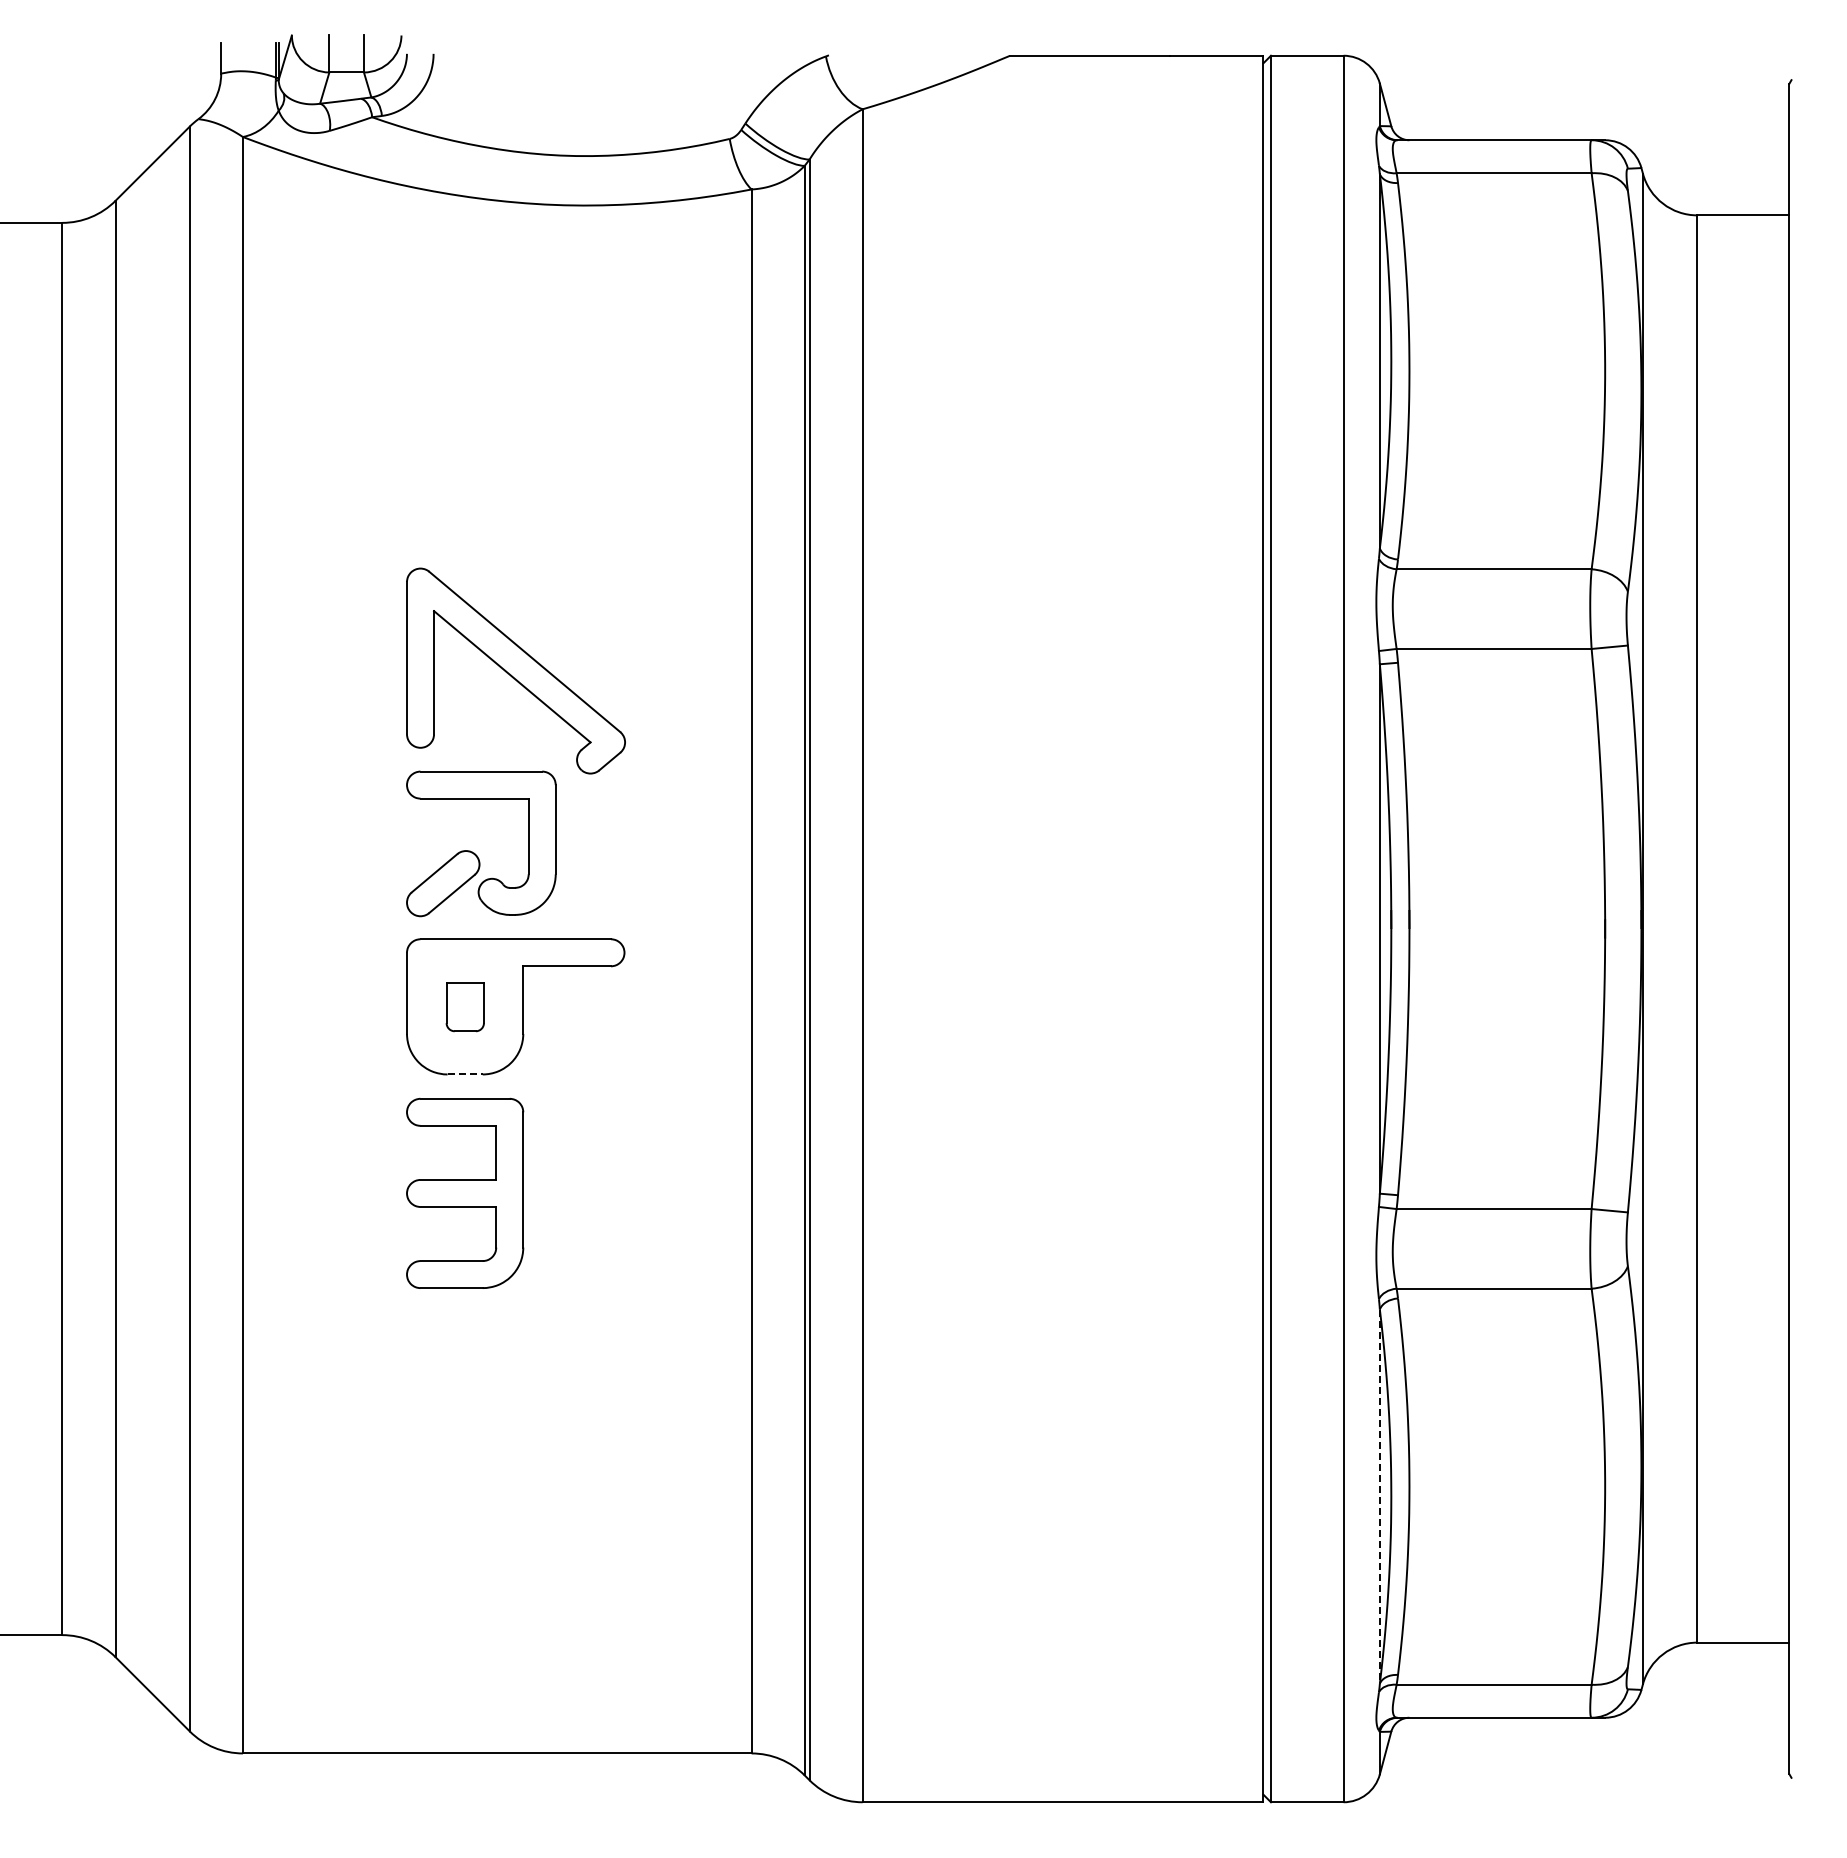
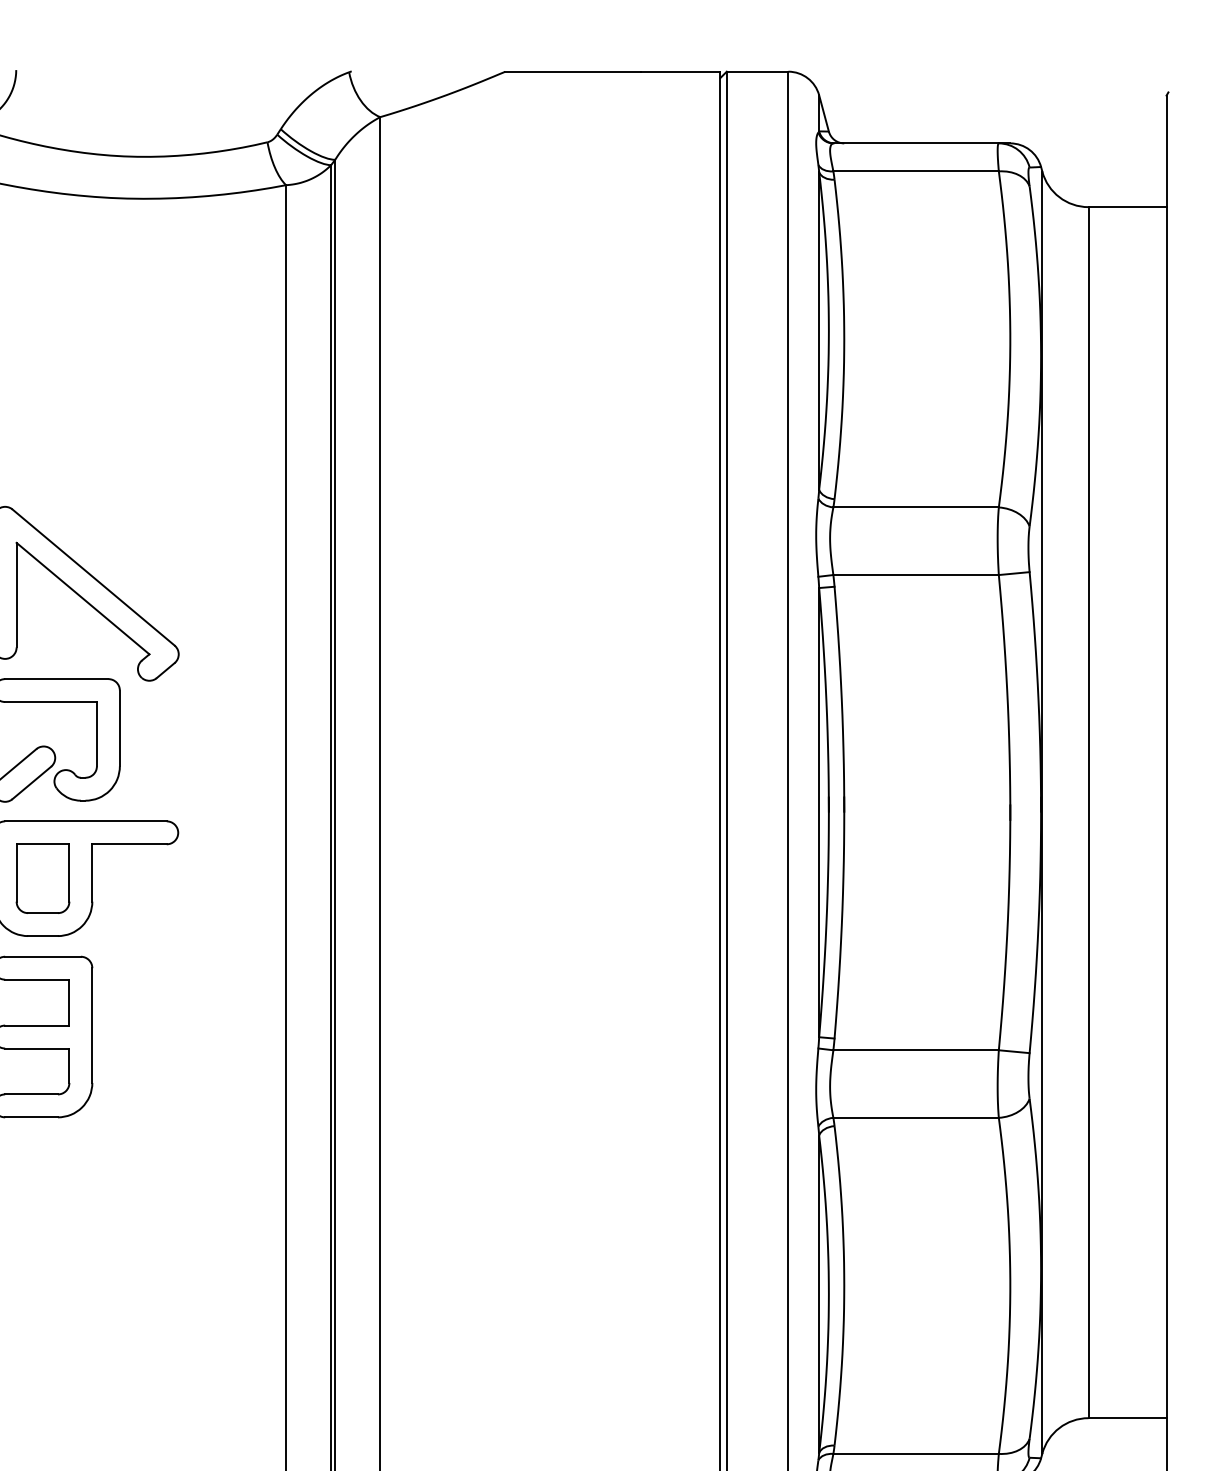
part: (465, 1006) -> (43, 878), size x1.67
line: (465, 1074) -> (43, 936), dashed -> solid
line: (1379, 1497) -> (818, 1295), dashed -> solid

